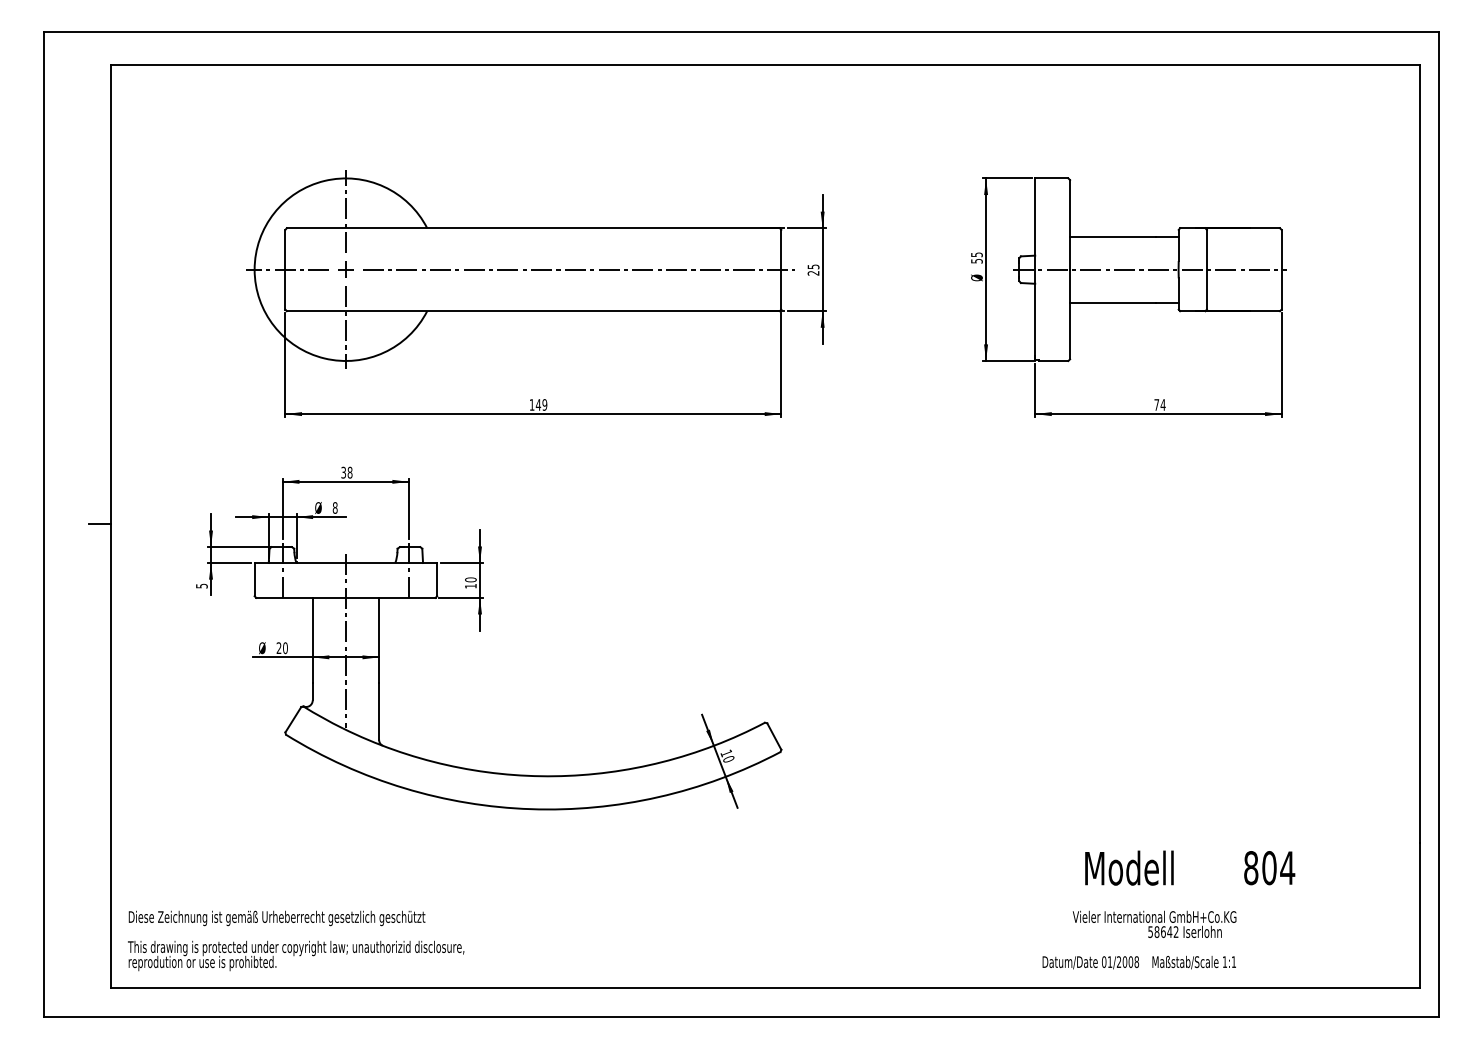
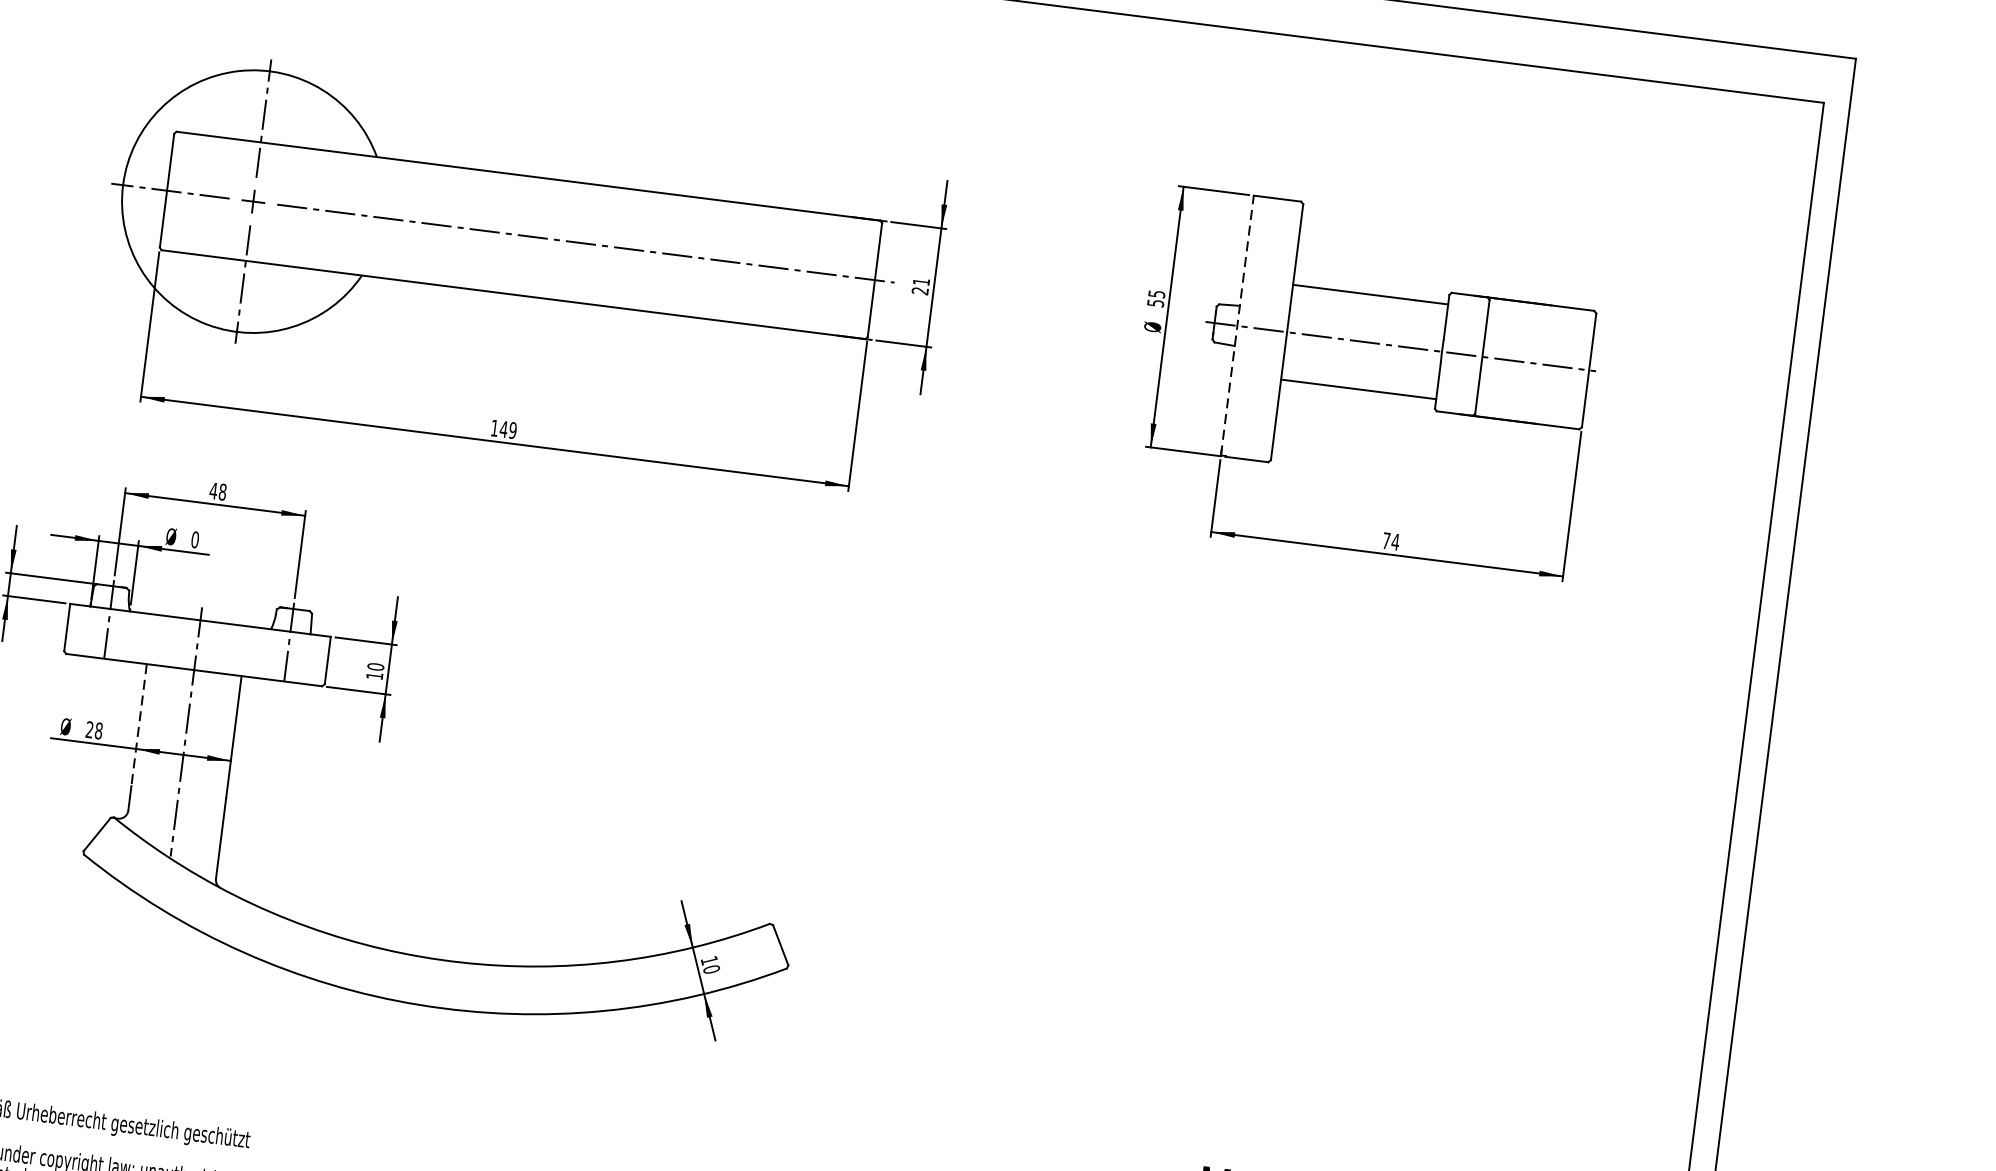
text: (813, 266) -> (921, 281), 25 -> 21
line: (1035, 268) -> (1237, 324), solid -> dashed
text: (343, 472) -> (213, 490), 38 -> 48
text: (334, 507) -> (194, 539), 8 -> 0
line: (312, 640) -> (138, 724), solid -> dashed
text: (285, 647) -> (99, 730), 20 -> 28

